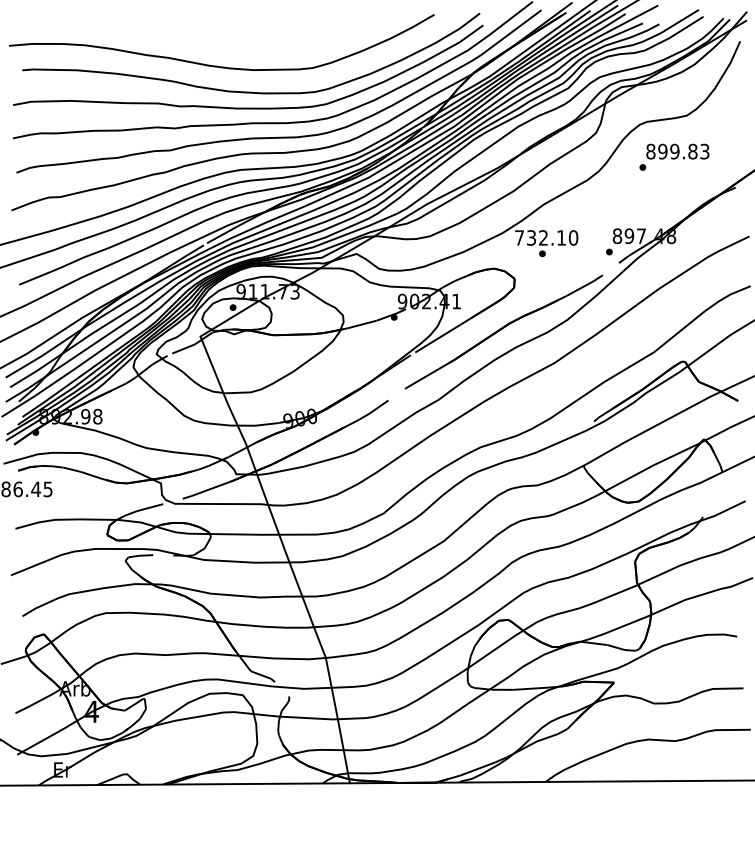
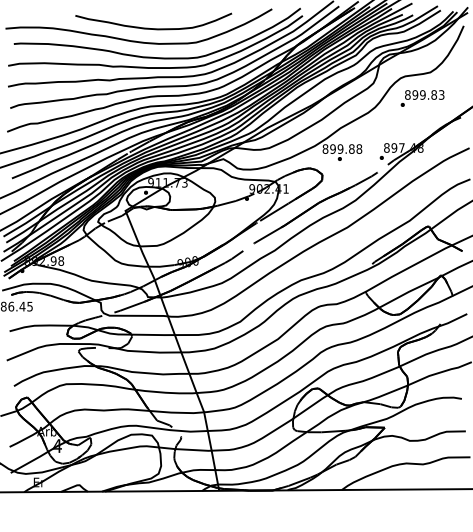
curve: (245, 45) -> (153, 28), added
text: (546, 237) -> (342, 148), 732.10 -> 899.88

